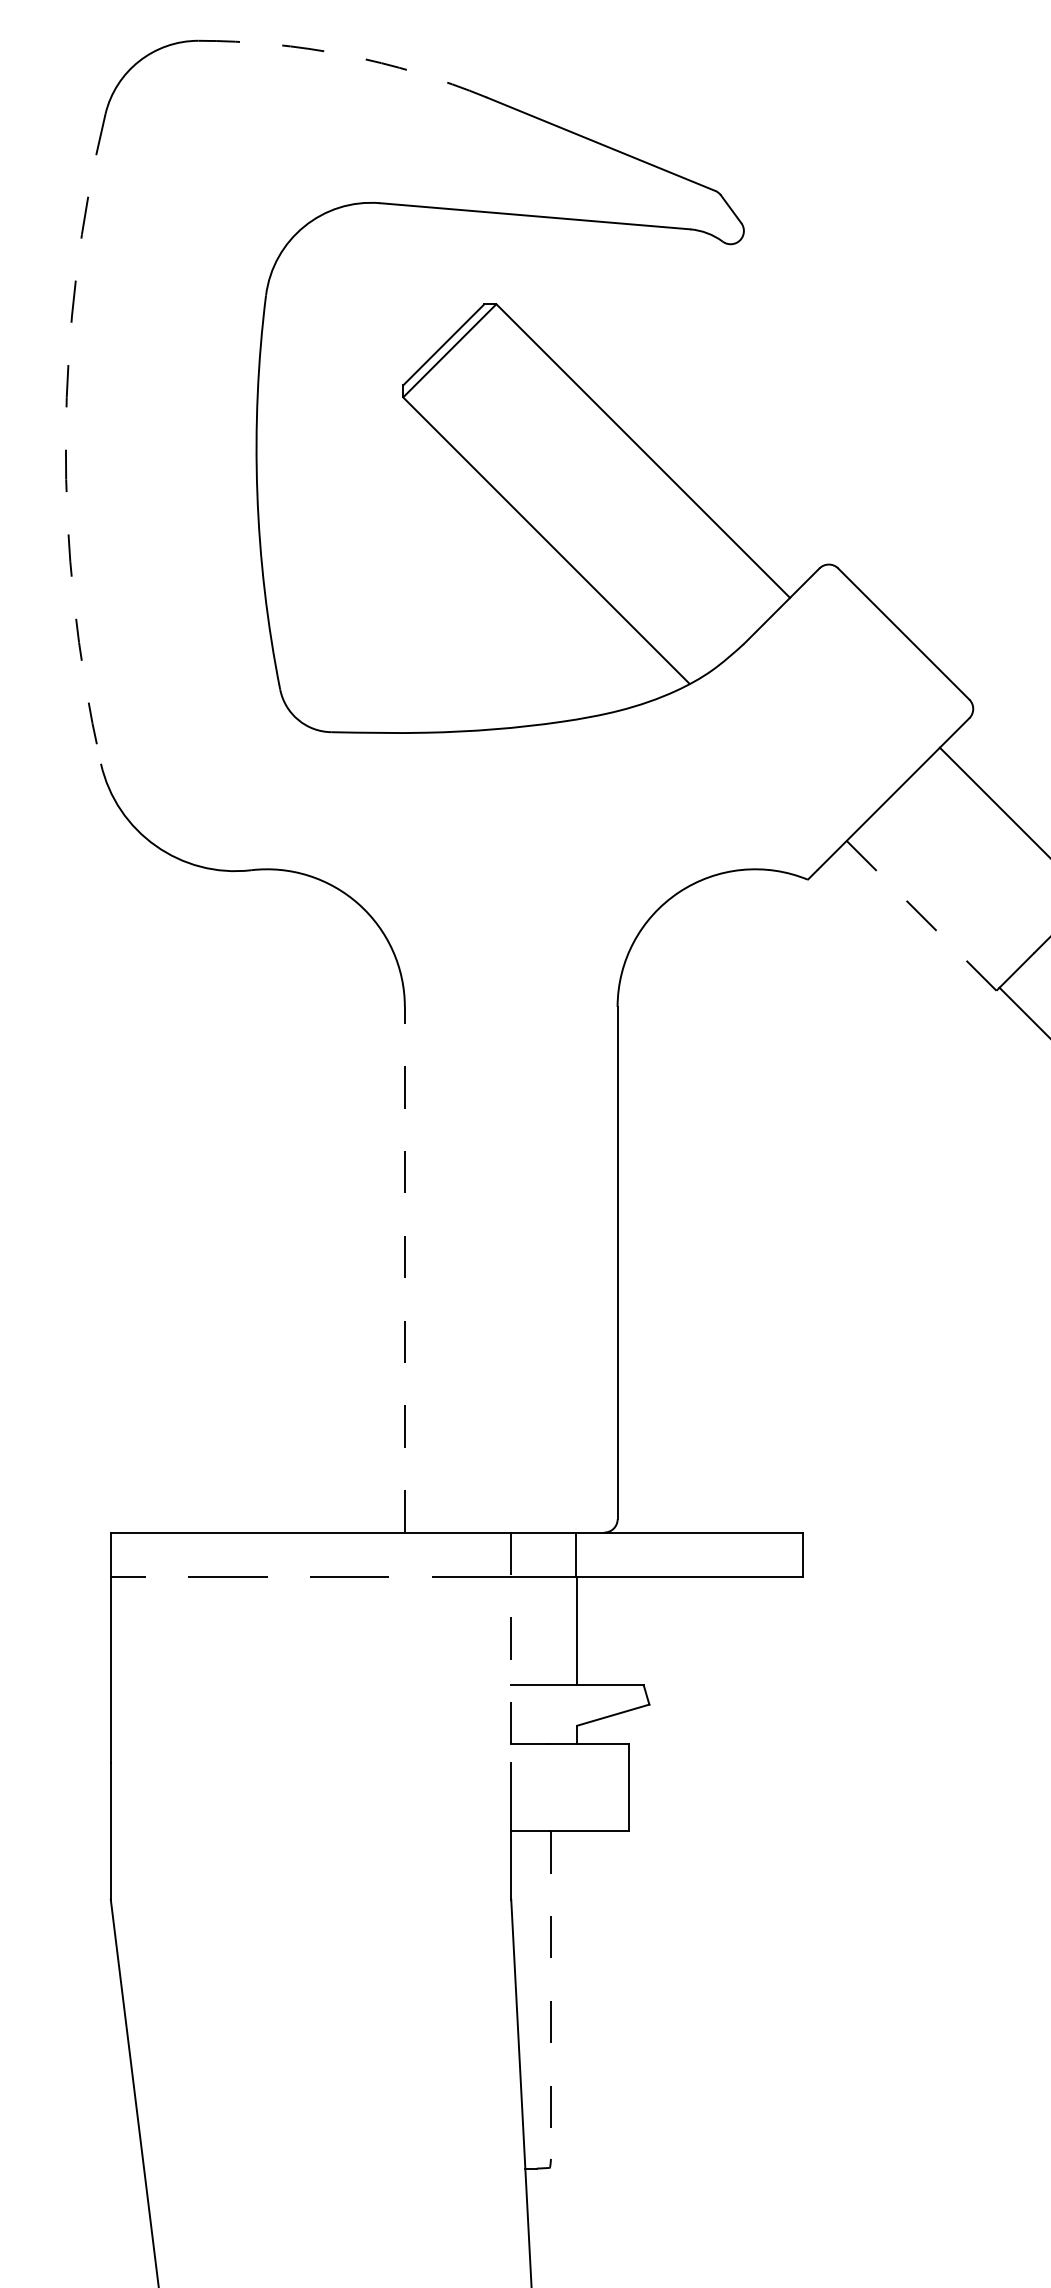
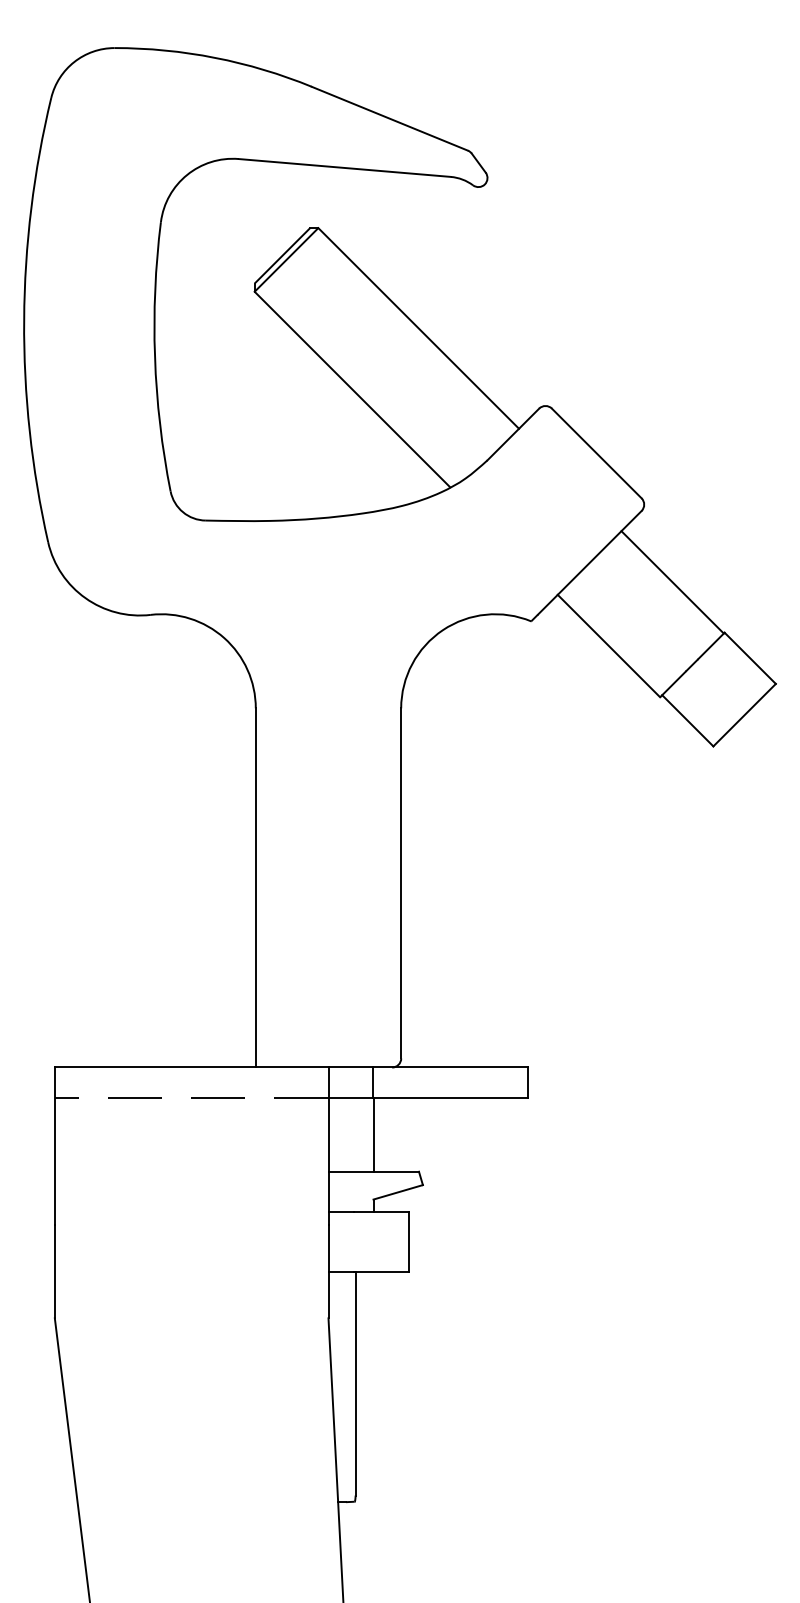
arc: (345, 54) -> (215, 57), dashed -> solid
arc: (66, 437) -> (24, 319), dashed -> solid
line: (922, 916) -> (609, 646), dashed -> solid
line: (404, 1269) -> (255, 887), dashed -> solid
line: (511, 1648) -> (328, 1146), dashed -> solid
line: (550, 1994) -> (355, 1383), dashed -> solid

